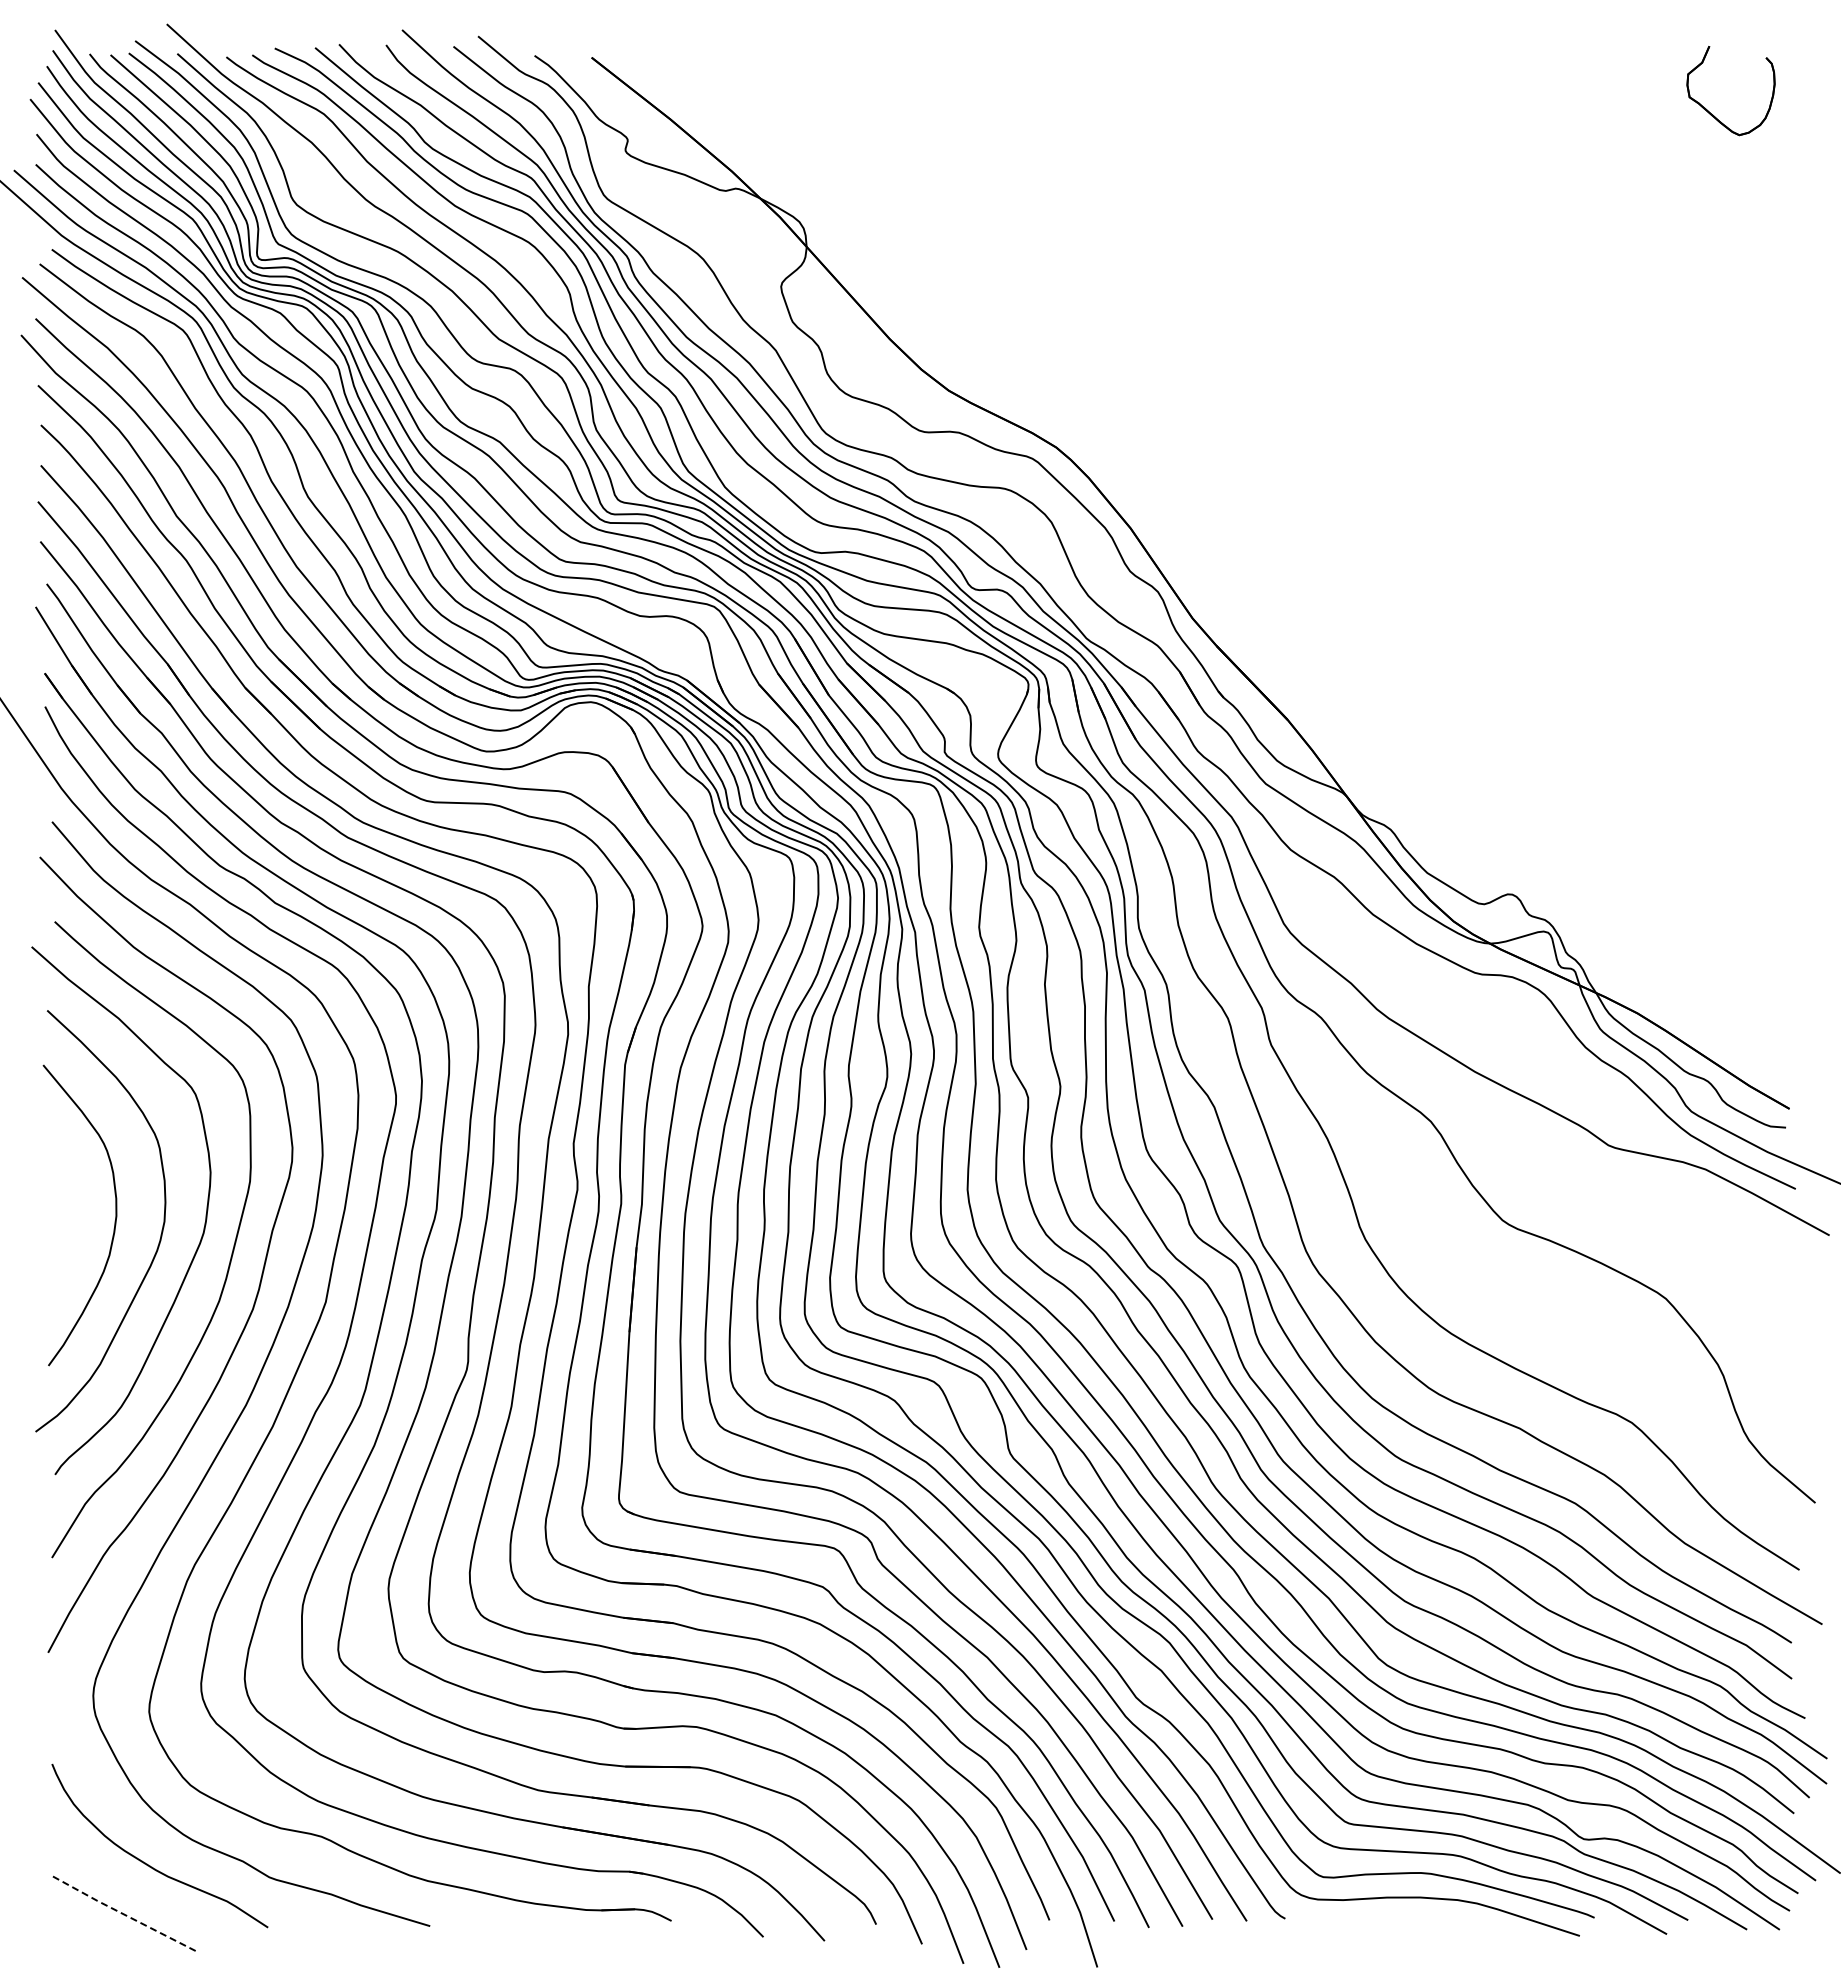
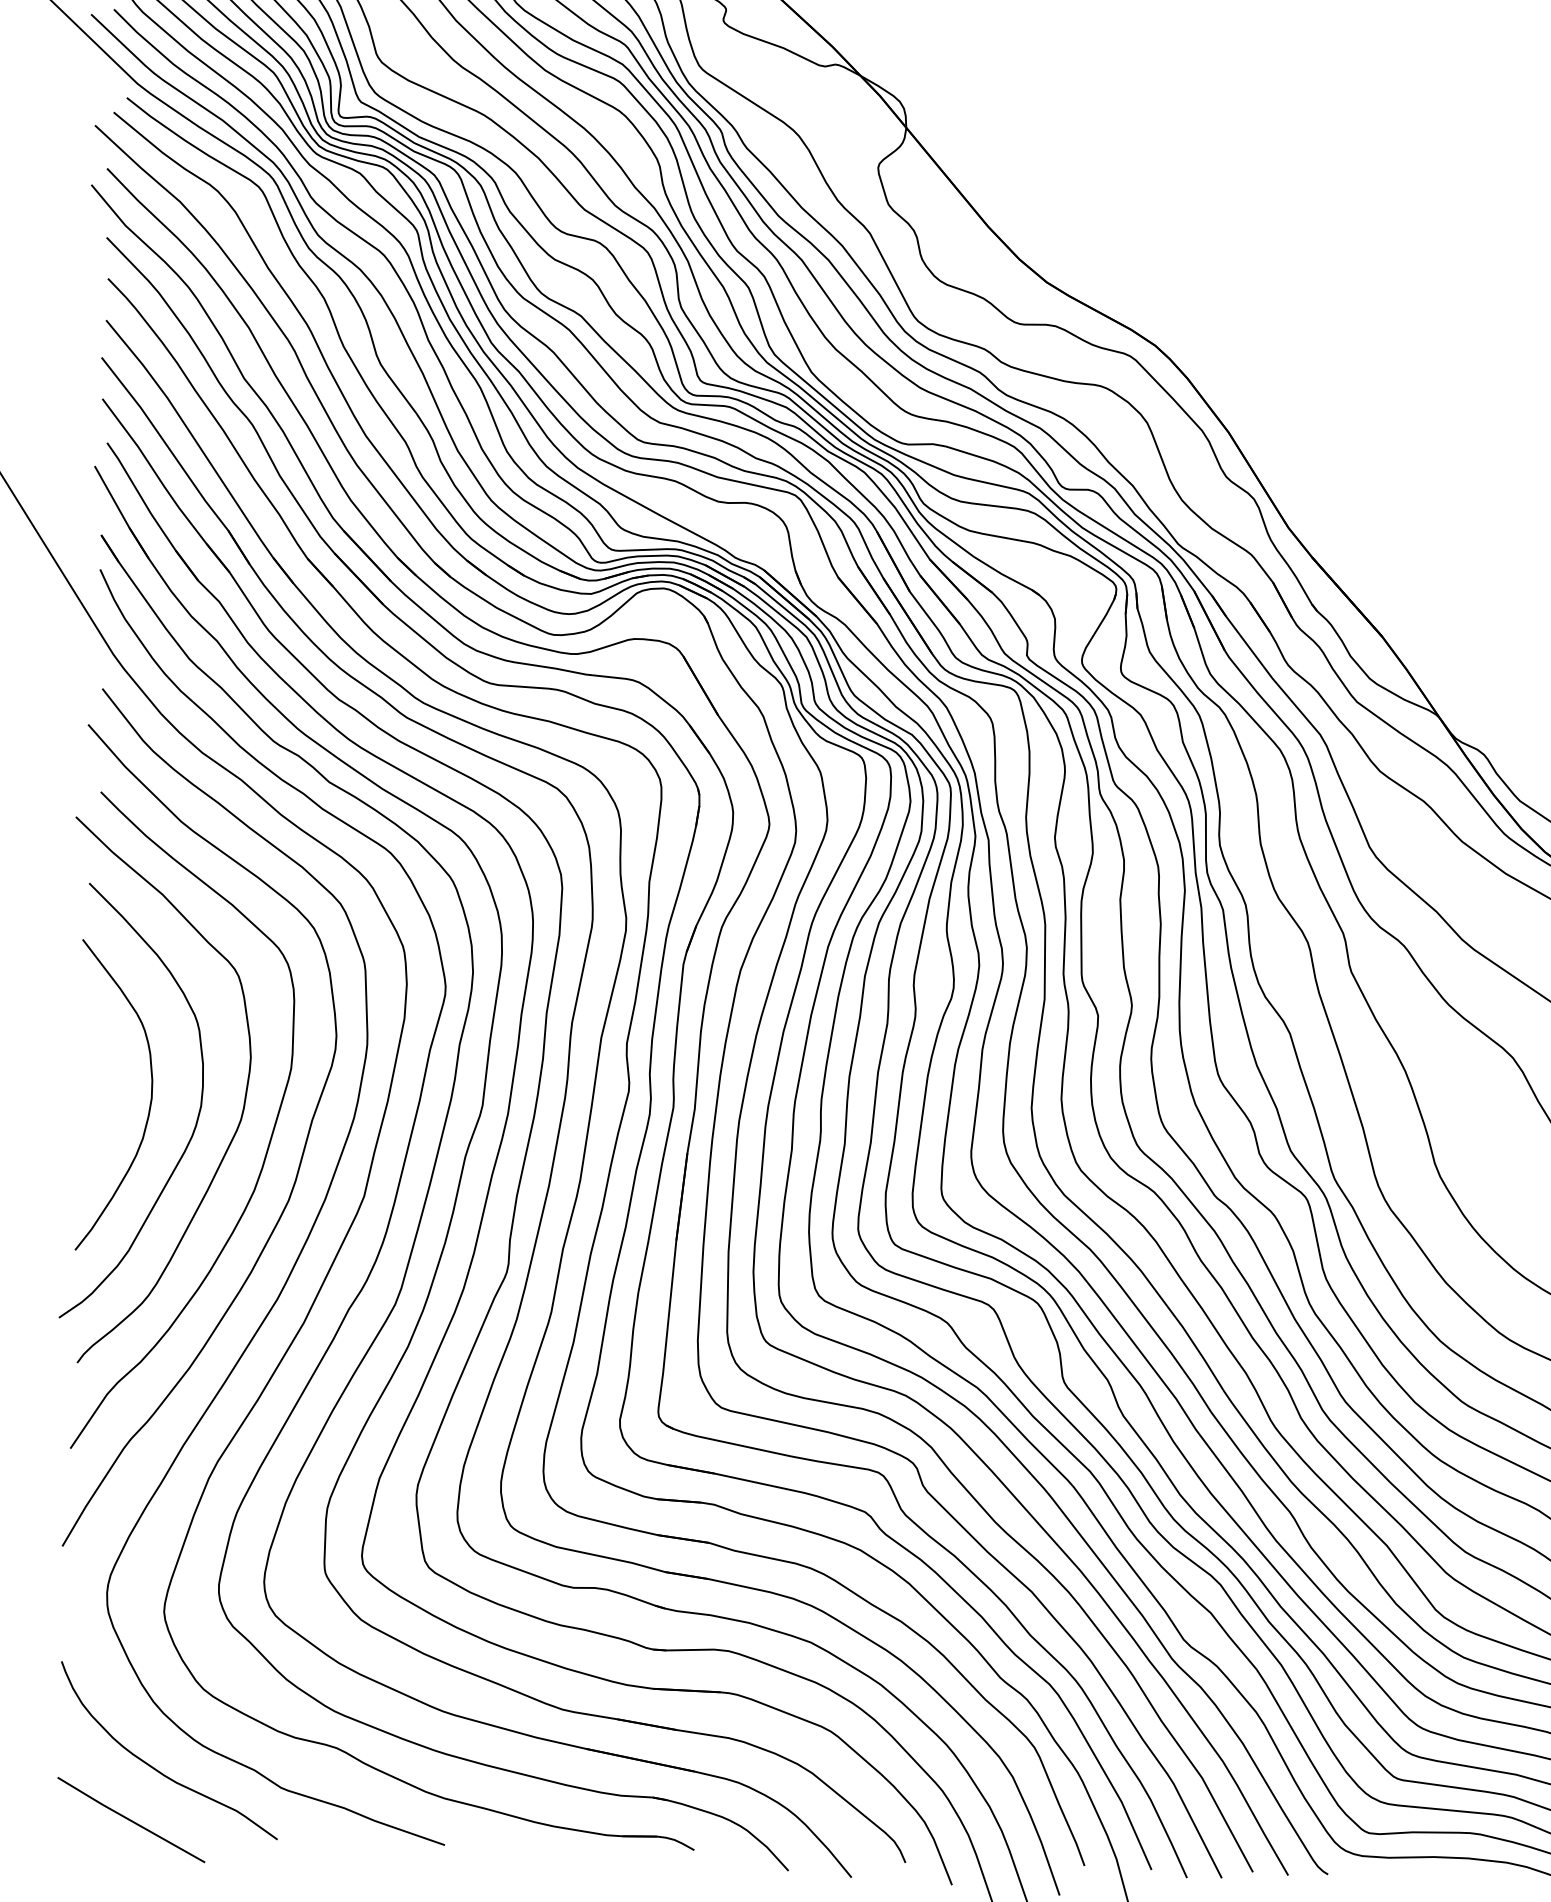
line: (125, 1915) -> (130, 1820), dashed -> solid

